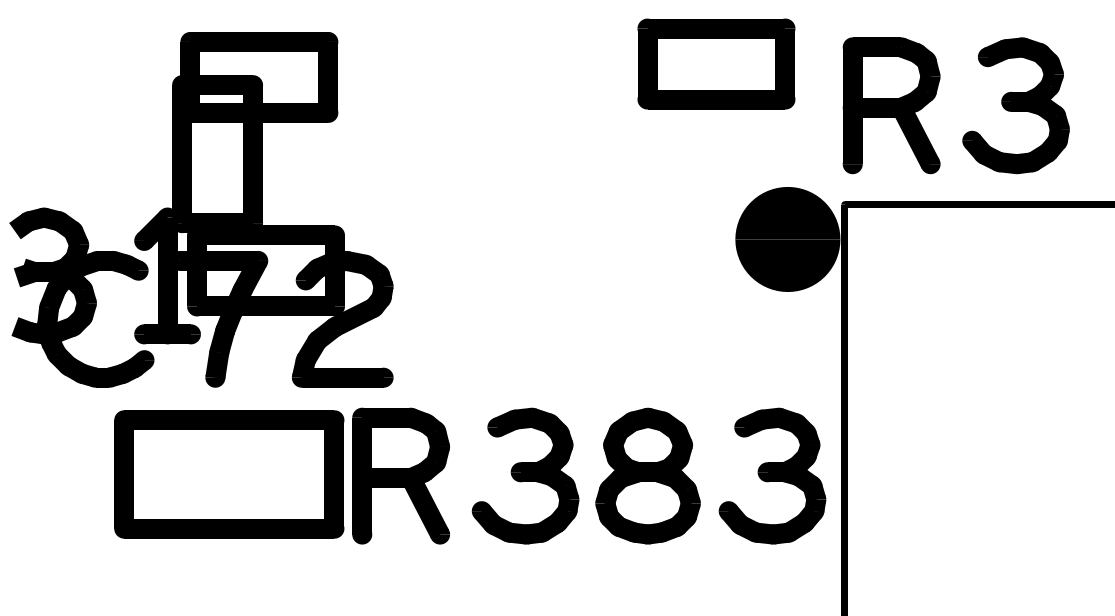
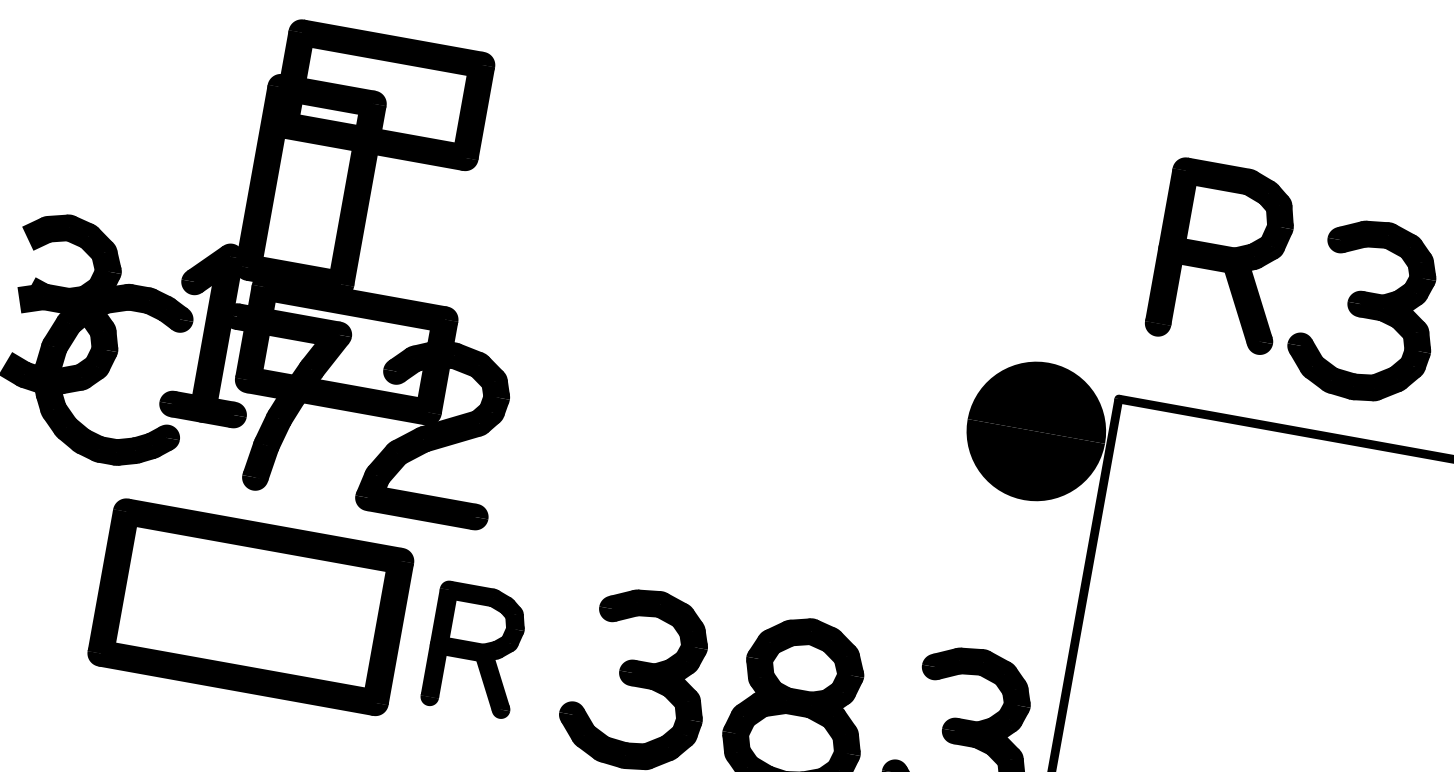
part: (716, 63) -> (984, 184), removed
part: (891, 105) -> (1222, 255), moved
part: (400, 475) -> (474, 648), size x0.7

